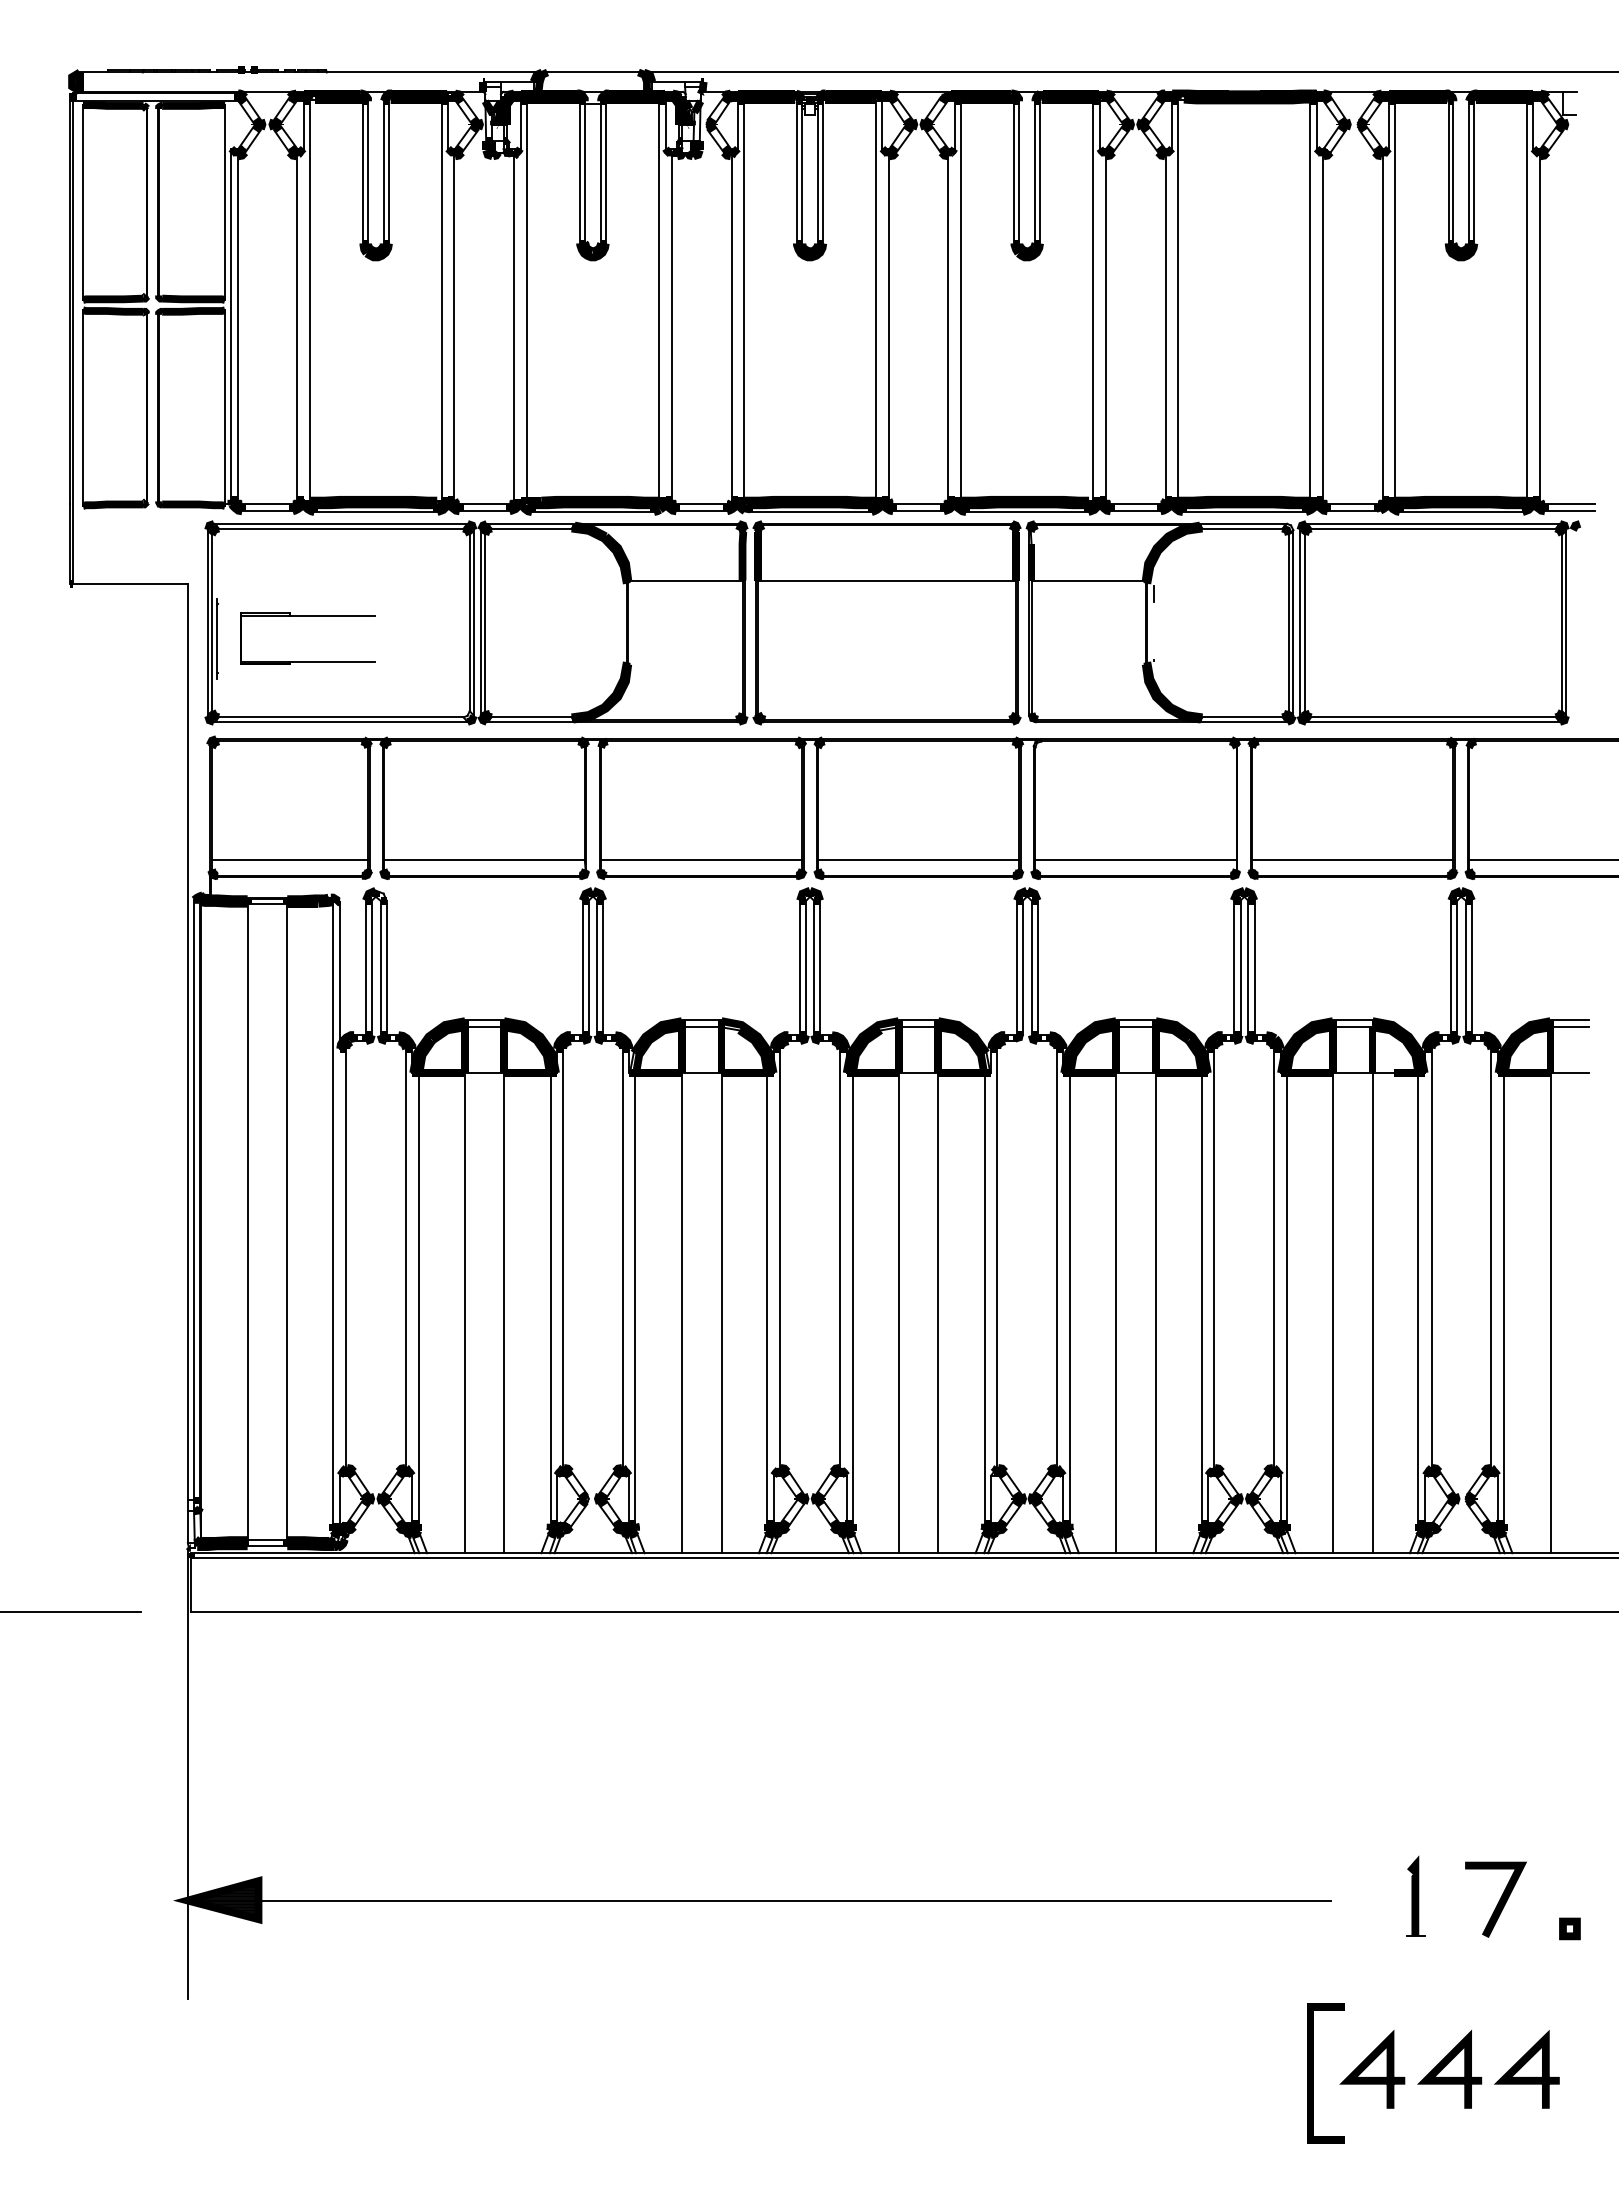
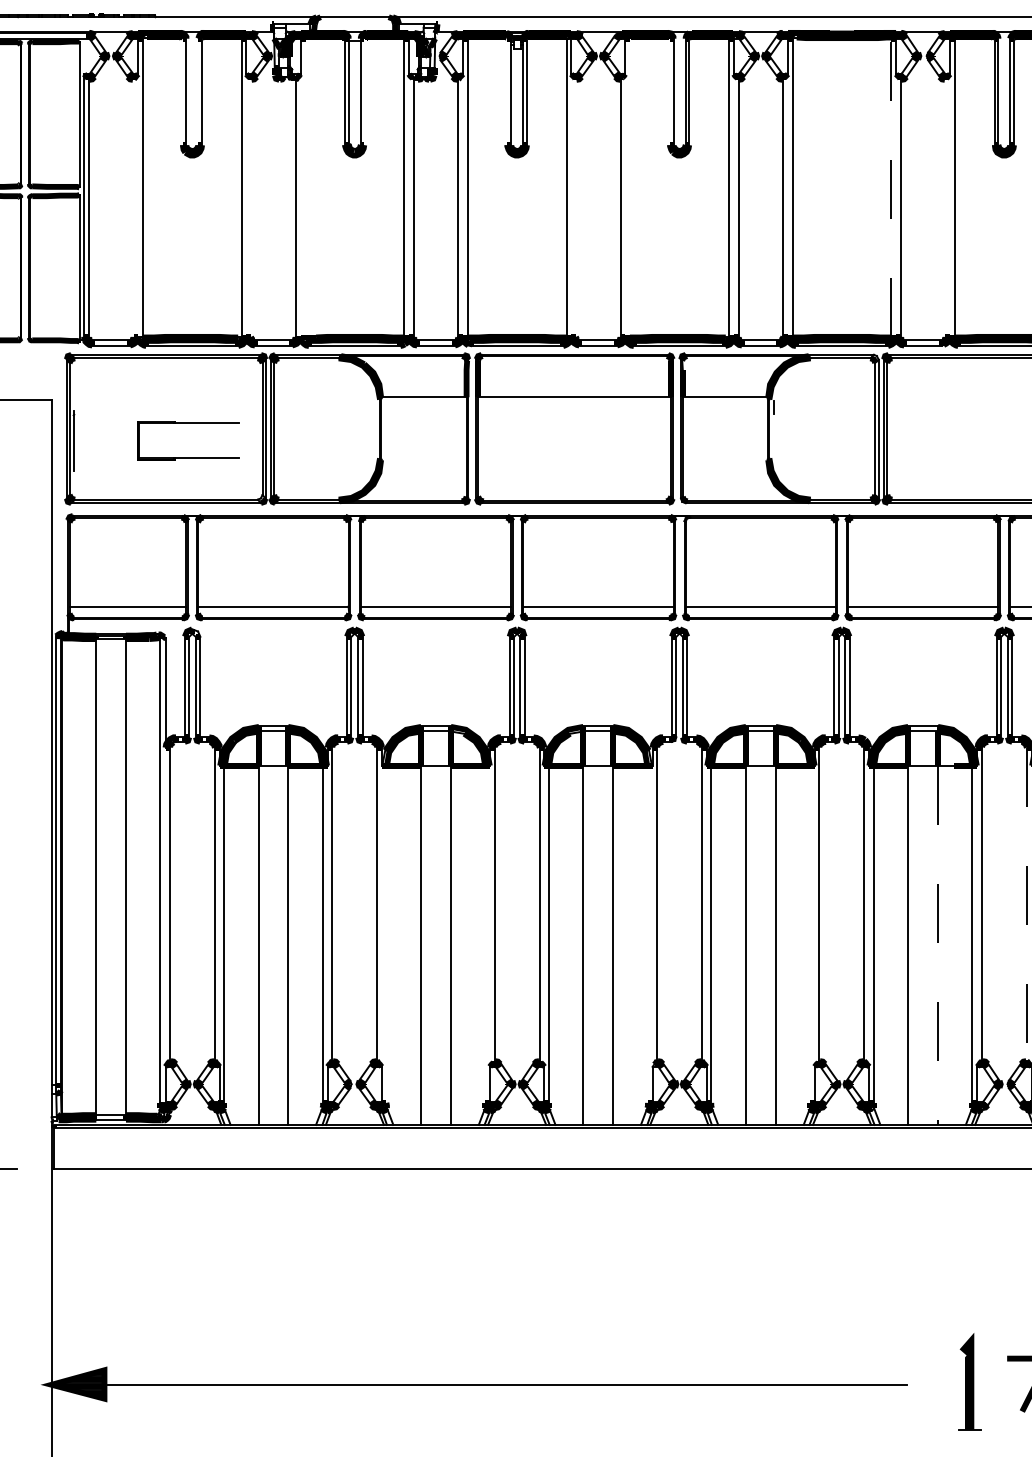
line: (363, 172) -> (183, 92), removed
line: (383, 172) -> (197, 92), removed
line: (605, 172) -> (364, 92), removed
line: (796, 172) -> (506, 92), removed
line: (1014, 172) -> (670, 92), removed
line: (527, 300) -> (305, 187), removed
line: (960, 300) -> (629, 187), removed
line: (1310, 300) -> (891, 187), solid -> dashed
line: (297, 327) -> (133, 207), removed
line: (454, 327) -> (251, 207), removed
line: (888, 327) -> (575, 207), removed
line: (1382, 327) -> (945, 207), removed
part: (307, 616) -> (188, 424), moved
line: (1491, 1258) -> (1026, 904), solid -> dashed
line: (635, 1298) -> (386, 934), removed
line: (767, 1298) -> (485, 934), removed
line: (984, 1298) -> (647, 934), removed
line: (1201, 1298) -> (809, 934), removed
line: (1372, 1313) -> (937, 945), solid -> dashed
part: (1415, 1895) -> (970, 1380), size x1.6

